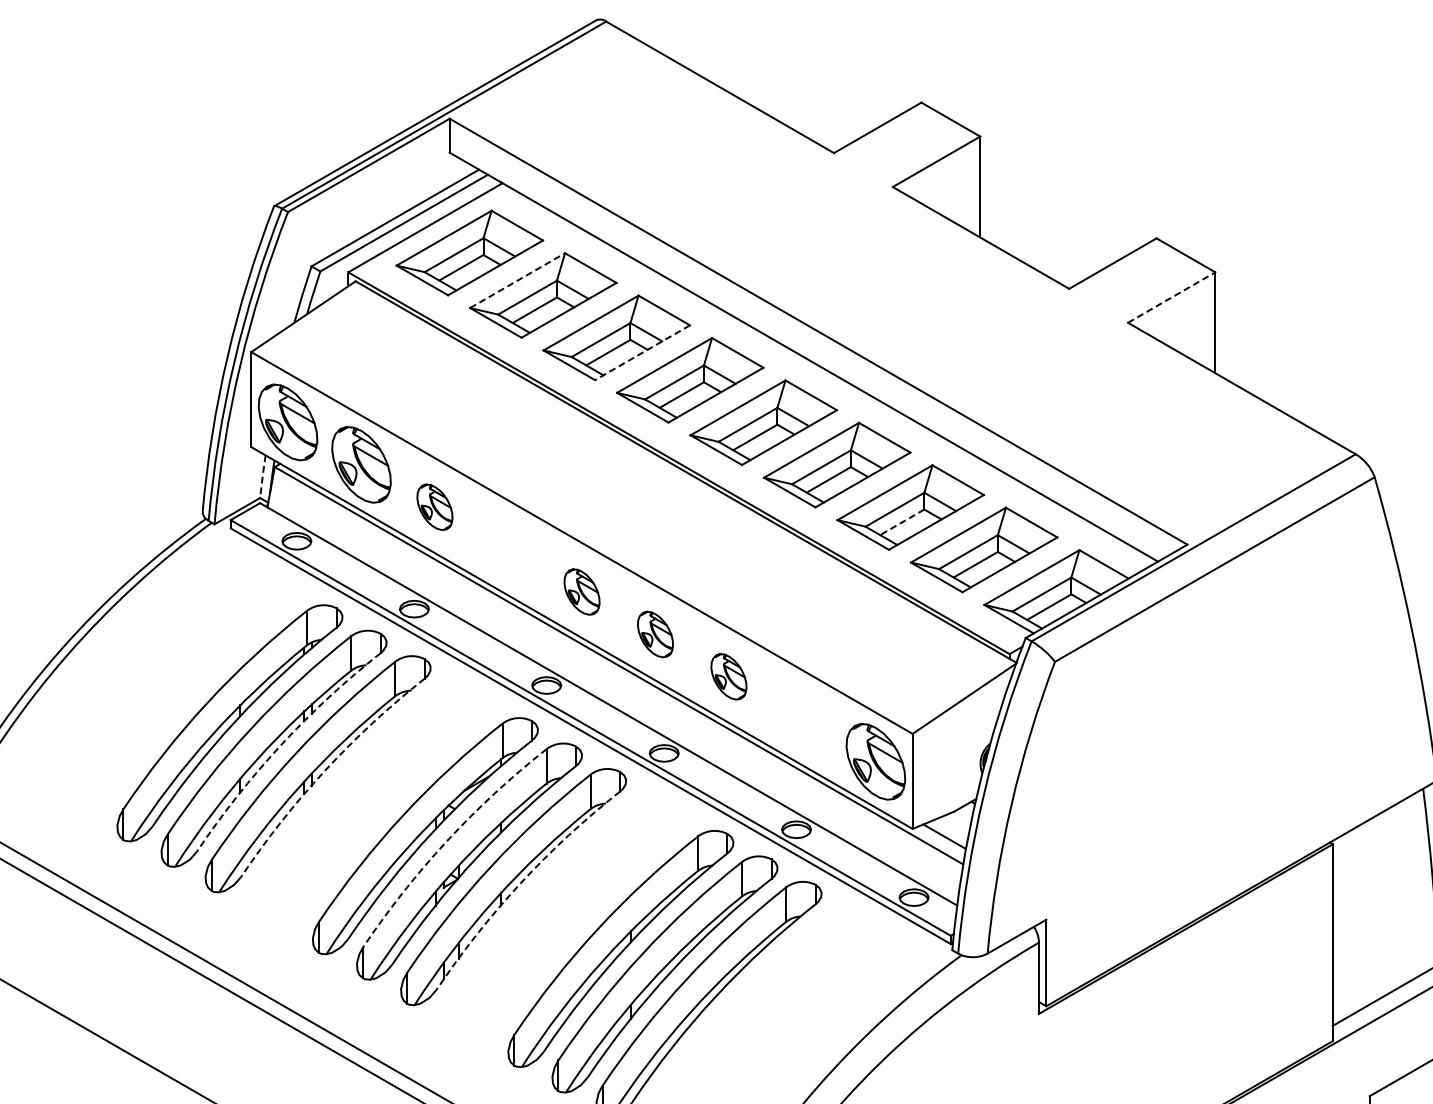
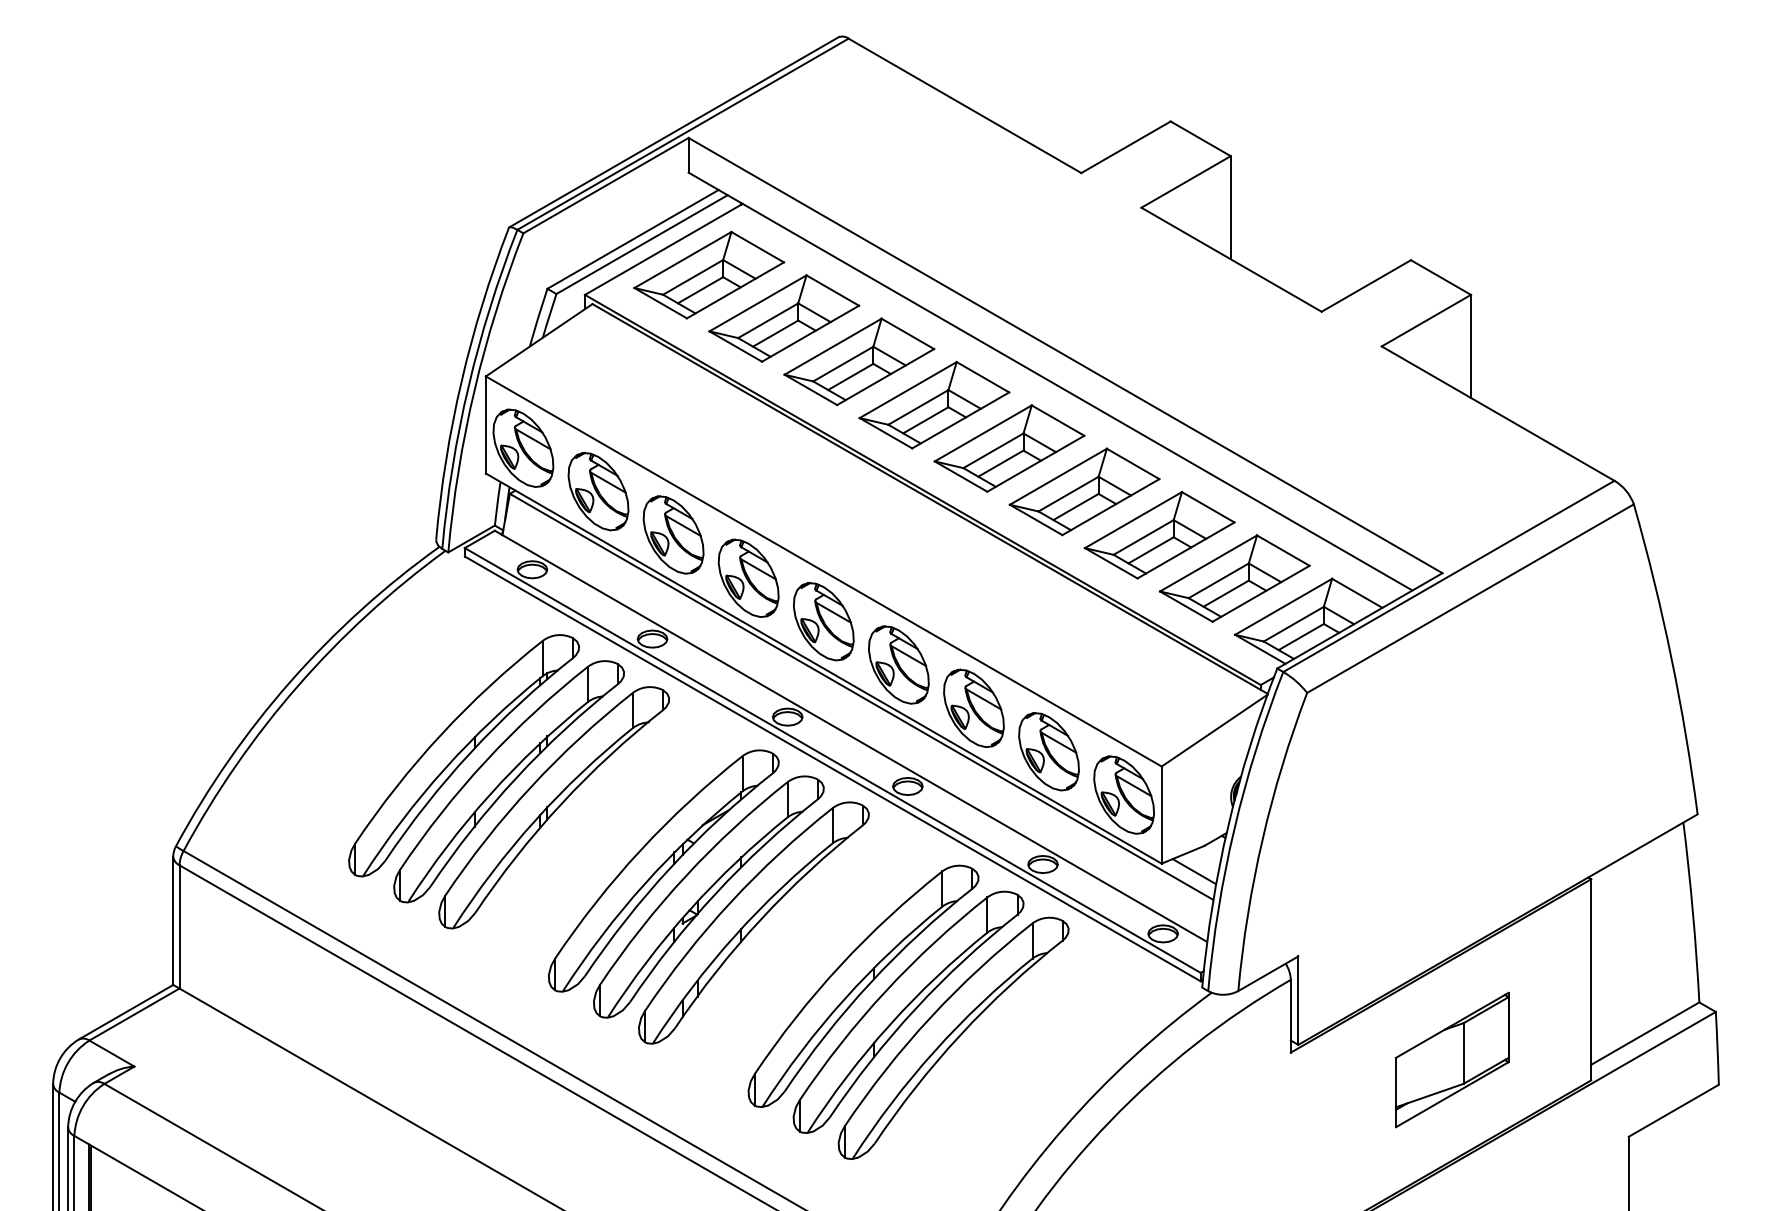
line: (518, 280) -> (758, 303), dashed -> solid
line: (1171, 297) -> (1426, 320), dashed -> solid
line: (642, 353) -> (885, 377), dashed -> solid
line: (262, 475) -> (497, 502), dashed -> solid
part: (434, 506) -> (673, 534), size x1.67
line: (901, 522) -> (1150, 550), dashed -> solid
part: (508, 548) -> (748, 577), added
part: (581, 591) -> (823, 621), size x1.67
part: (655, 634) -> (898, 664), size x1.67
part: (728, 676) -> (973, 707), size x1.67
part: (801, 719) -> (1048, 751), added
arc: (281, 745) -> (516, 778), dashed -> solid
arc: (325, 771) -> (561, 804), dashed -> solid
arc: (446, 841) -> (685, 876), dashed -> solid
arc: (520, 883) -> (760, 919), dashed -> solid
part: (1196, 1020) -> (1451, 1059), added

